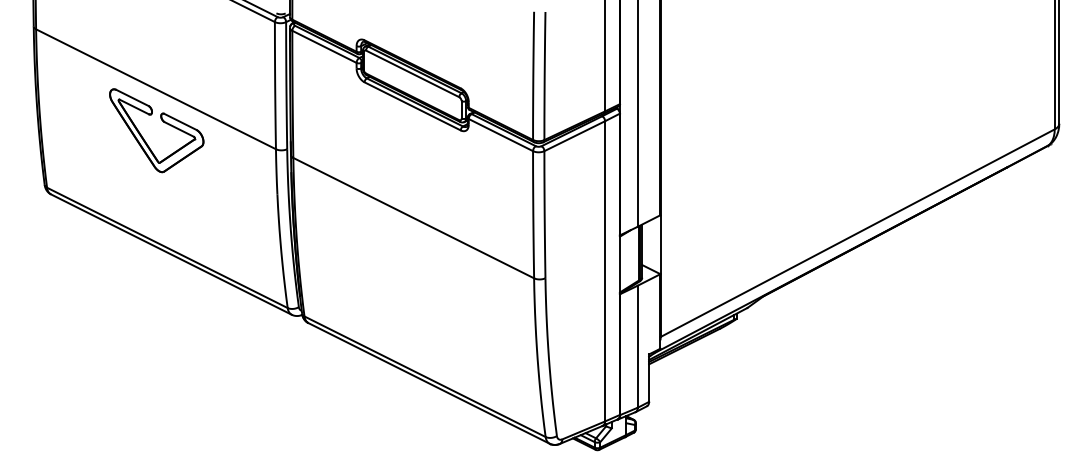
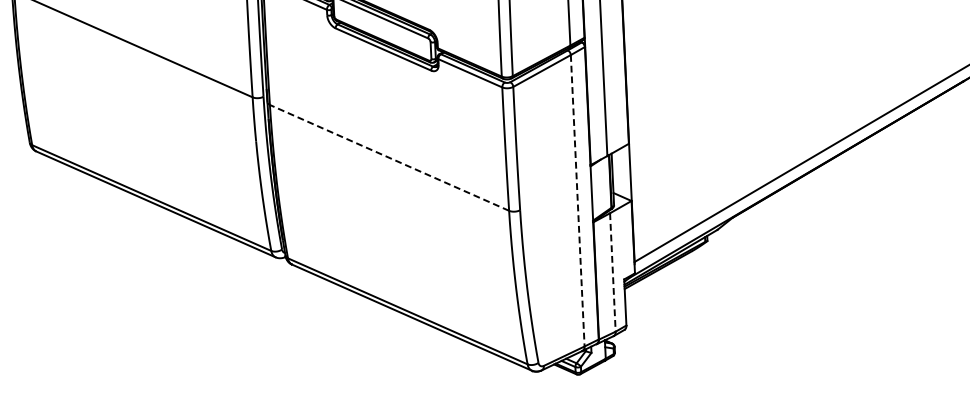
part: (163, 122) -> (142, 76), removed
line: (413, 218) -> (389, 158), solid -> dashed
line: (605, 271) -> (578, 200), solid -> dashed
line: (637, 347) -> (612, 273), solid -> dashed

